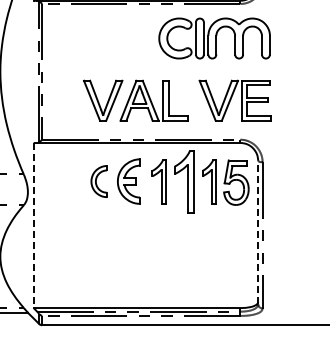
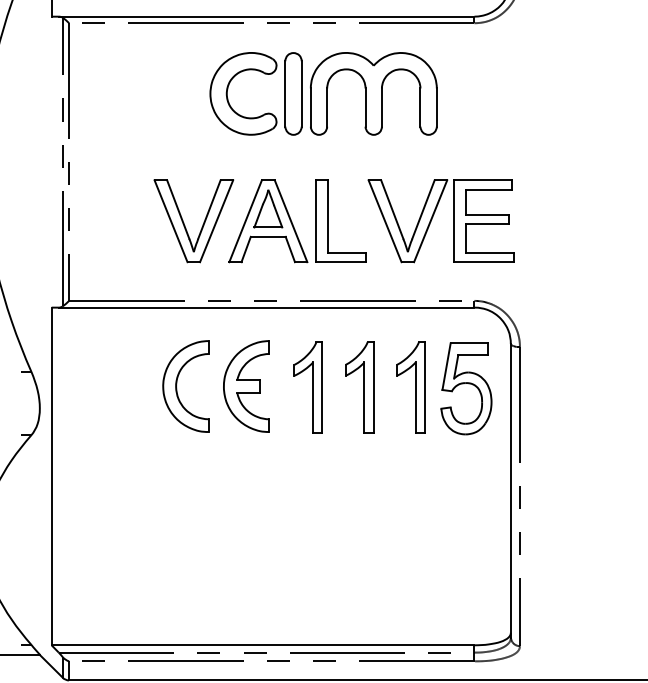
part: (214, 38) -> (323, 93), moved
part: (234, 100) -> (439, 220), moved
part: (98, 181) -> (184, 386), size x1.43
part: (183, 181) -> (358, 386), size x0.71
line: (33, 225) -> (51, 476), dashed -> solid
line: (258, 232) -> (511, 490), dashed -> solid

